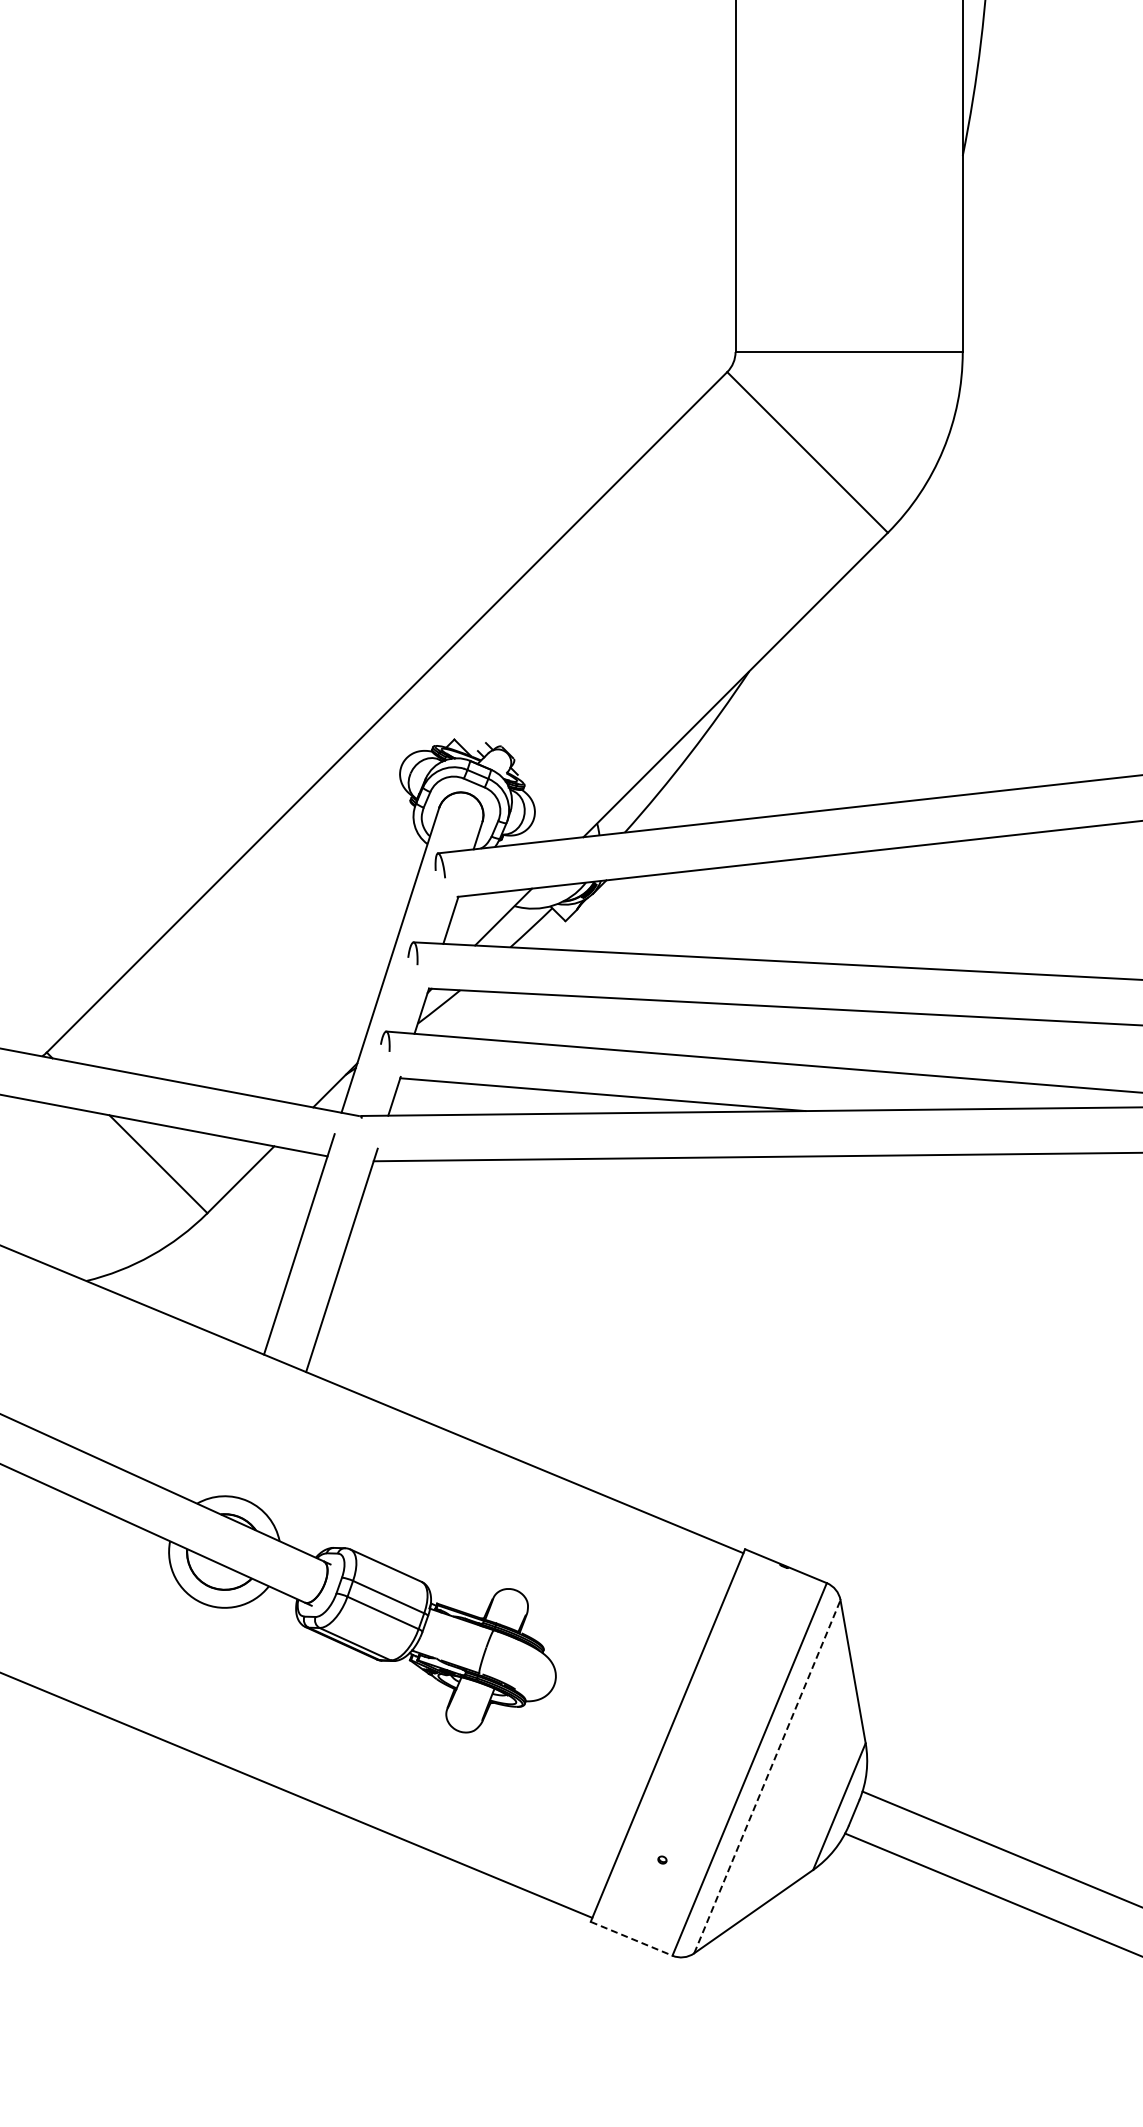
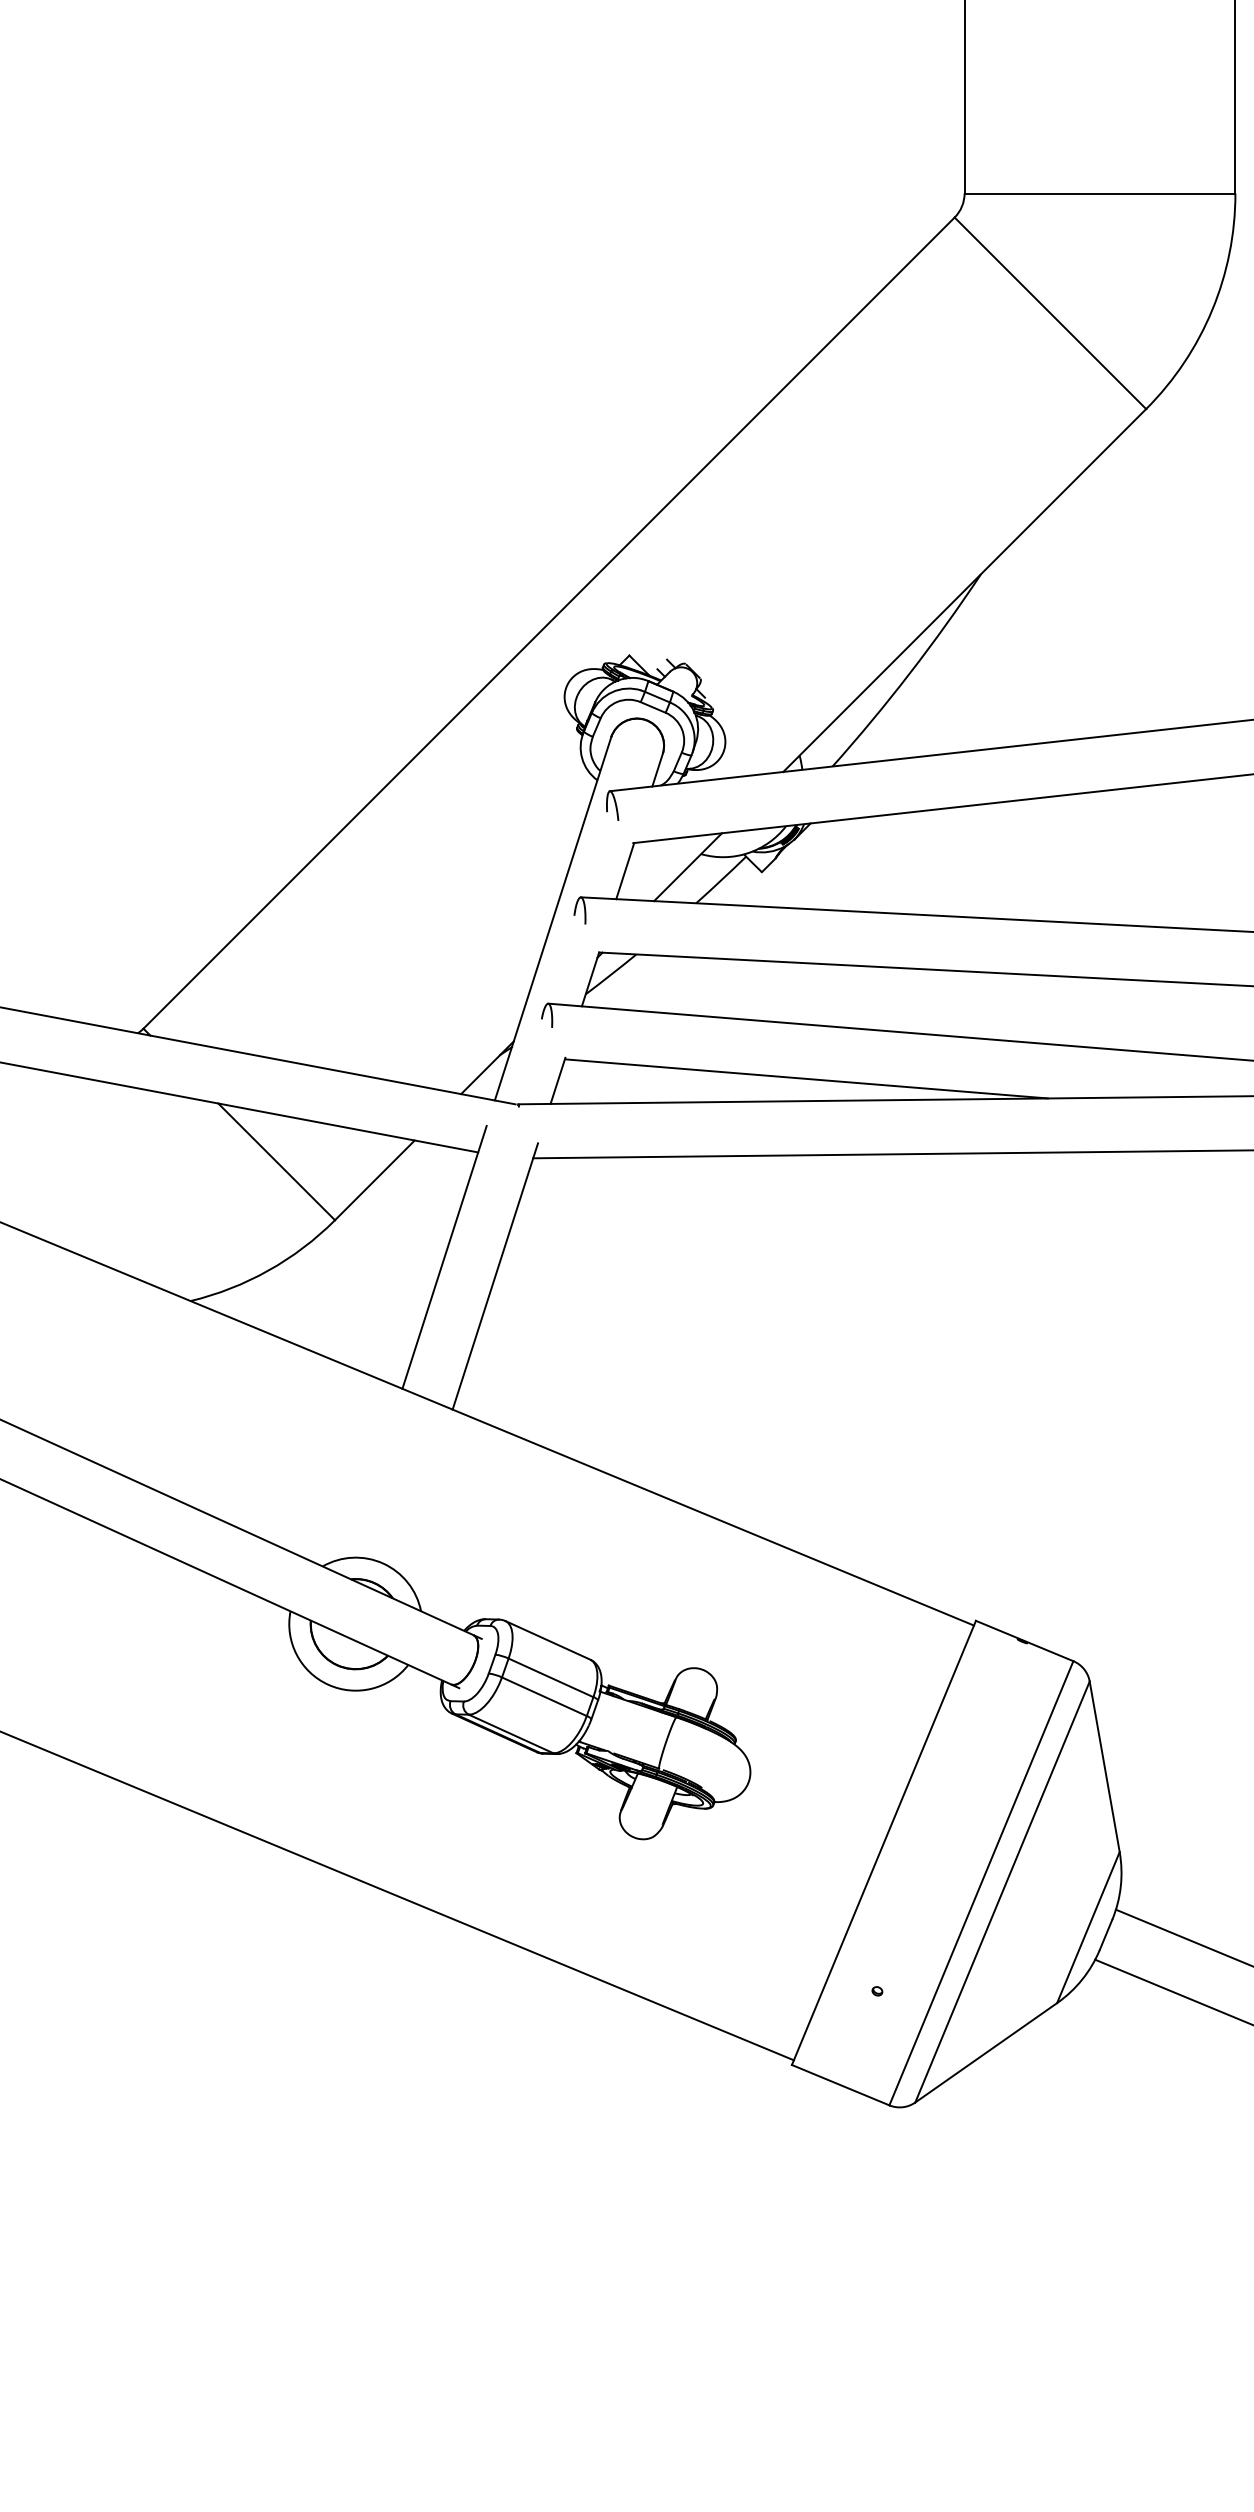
line: (767, 1776) -> (1002, 1891), dashed -> solid
line: (632, 1938) -> (841, 2084), dashed -> solid

